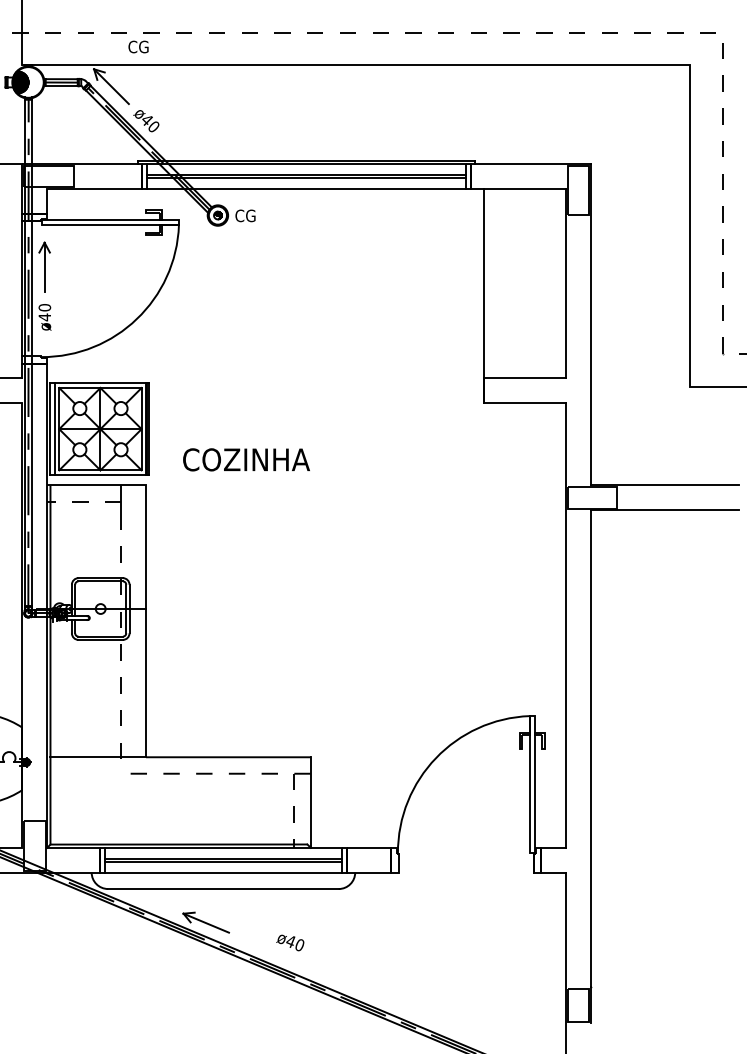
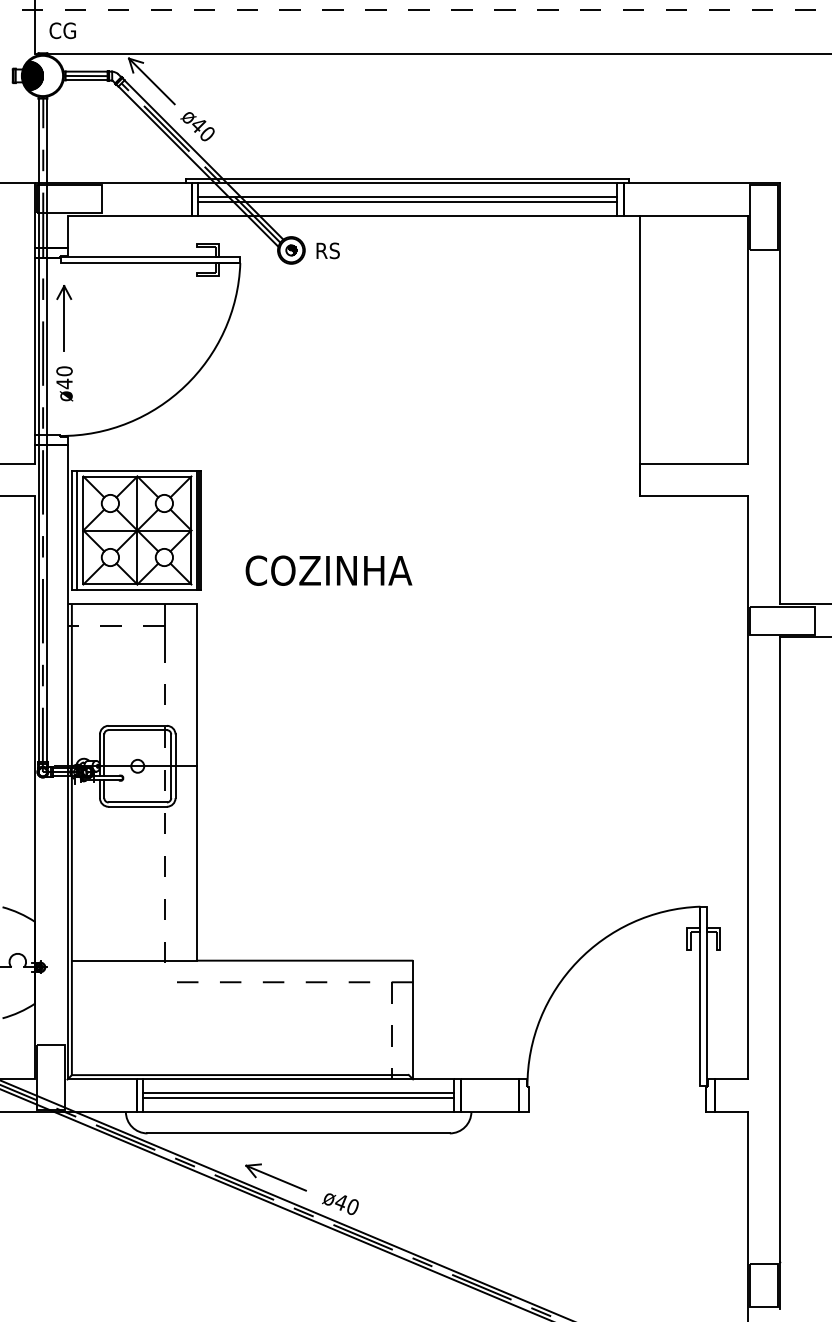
text: (138, 46) -> (62, 30), moved
text: (245, 215) -> (327, 250), CG -> RS
text: (290, 942) -> (340, 1203), moved

